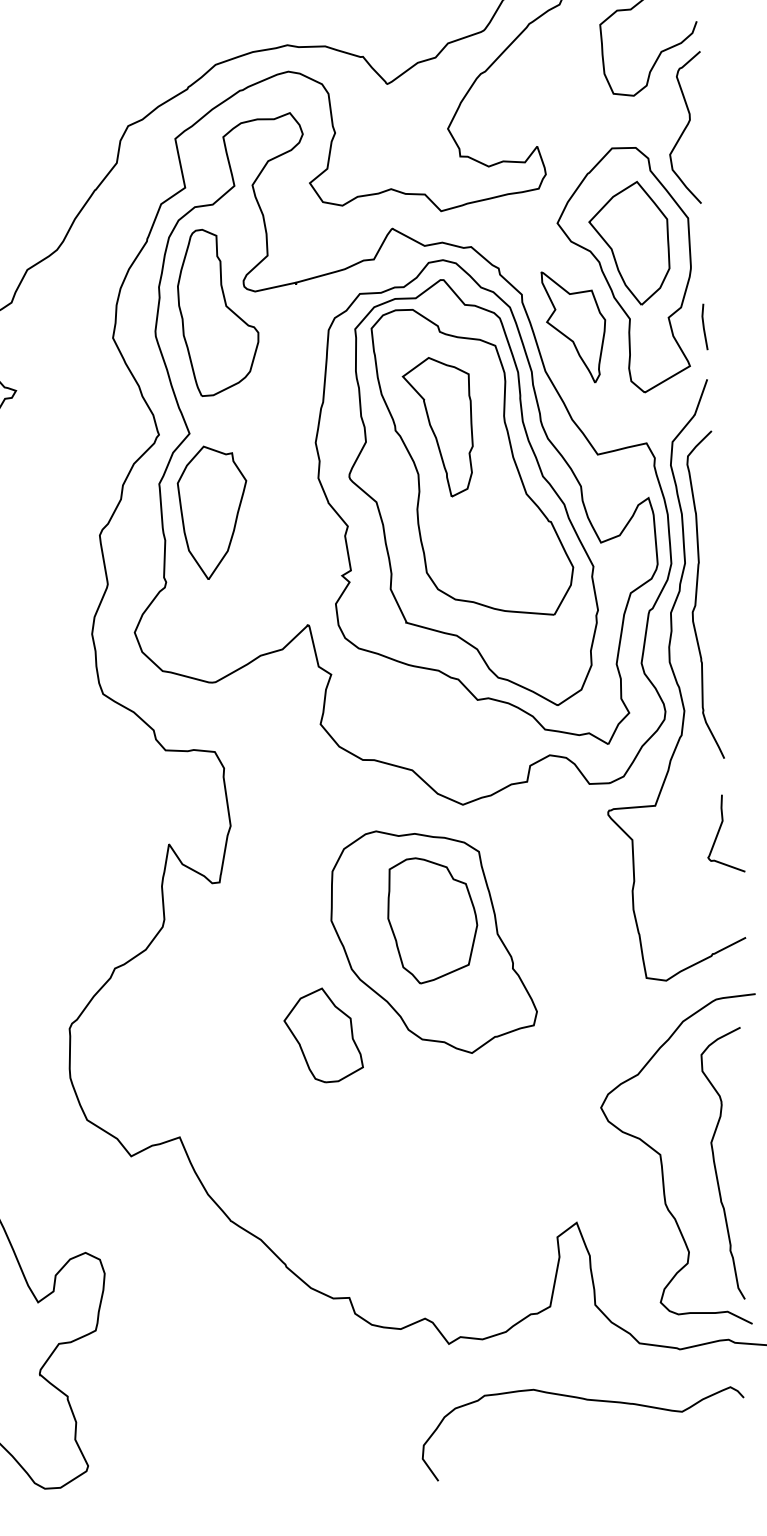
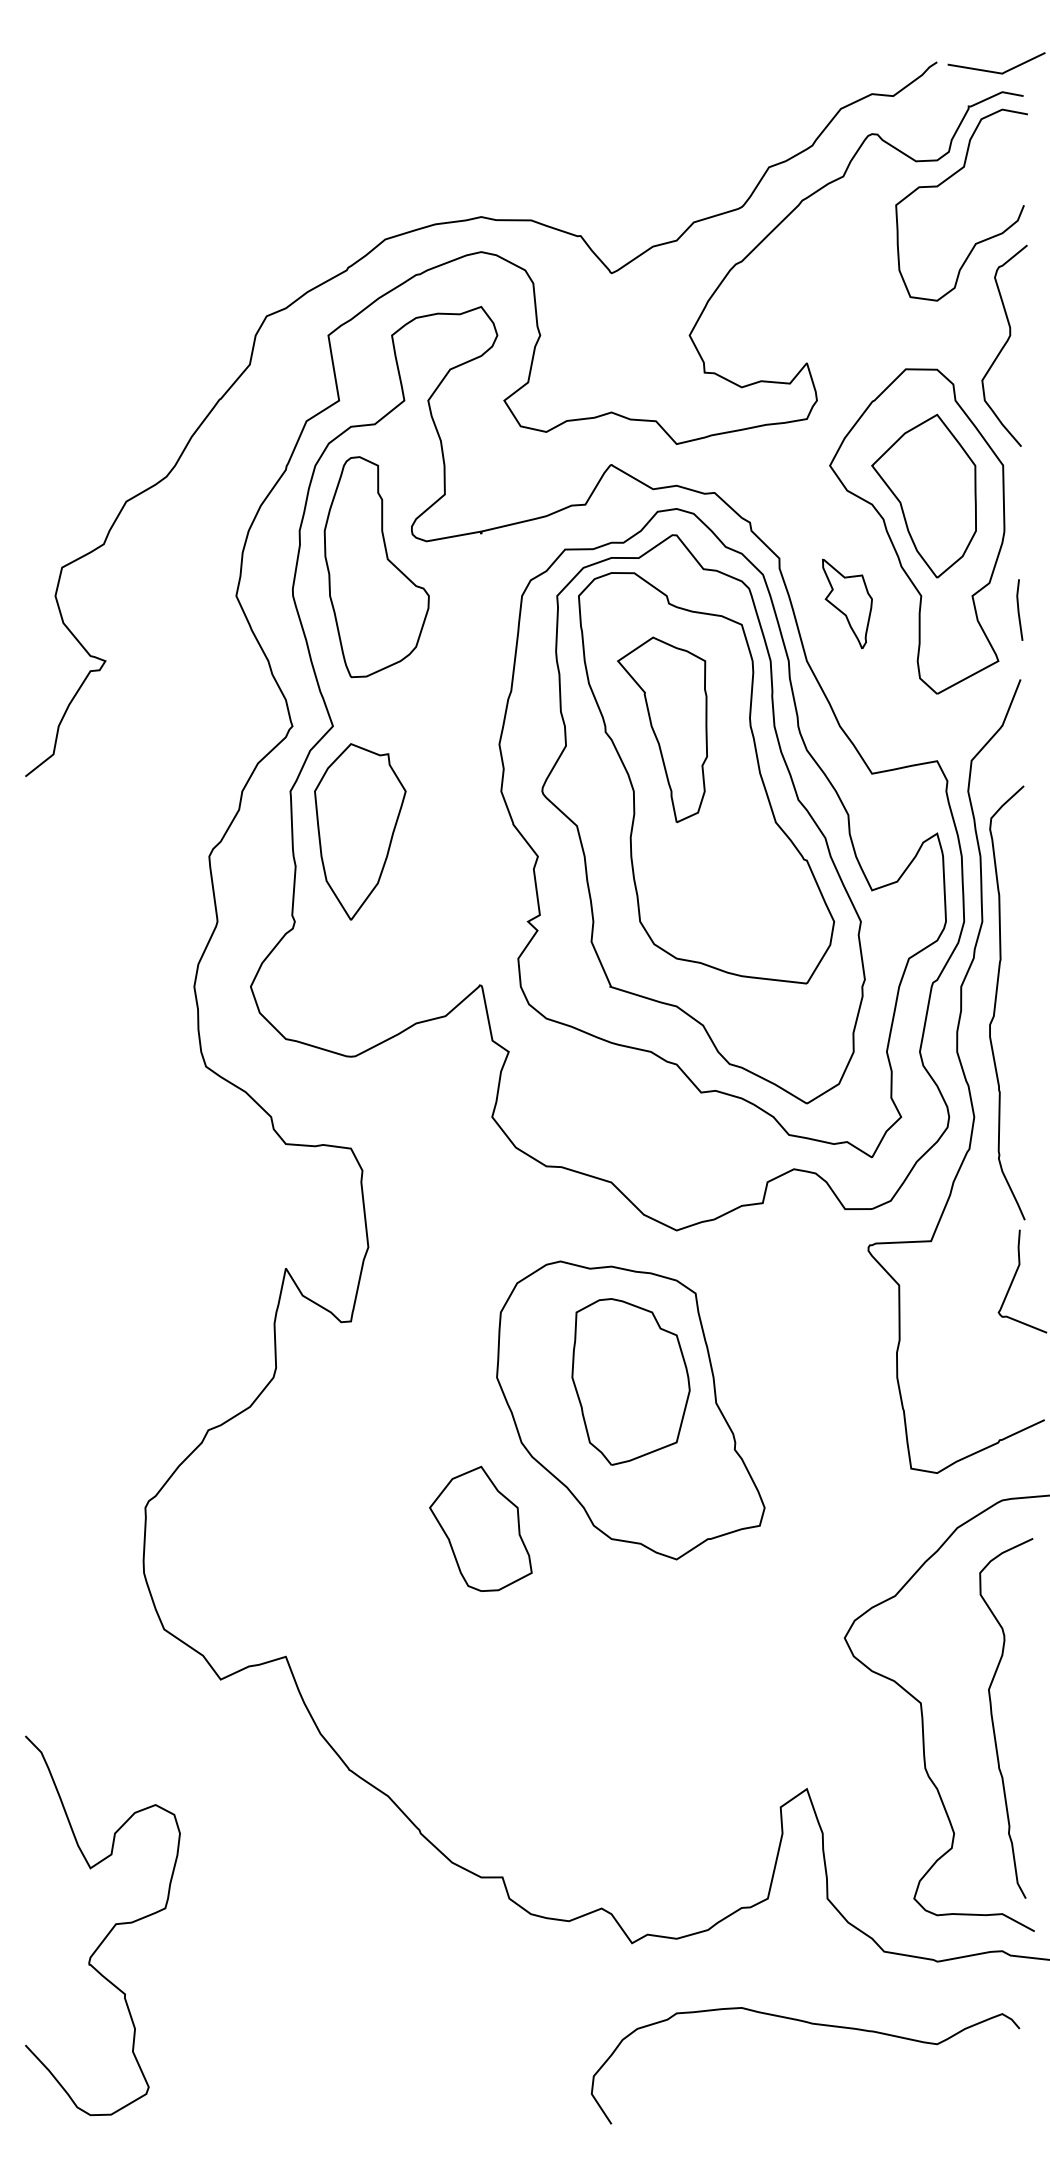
part: (574, 326) -> (847, 603), size x0.6
curve: (696, 595) -> (996, 1002), moved

